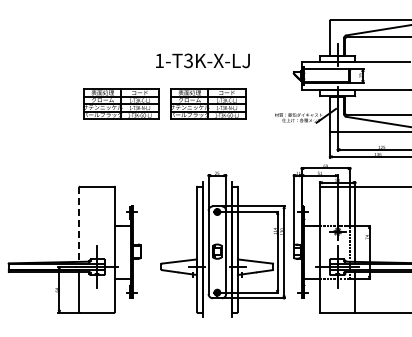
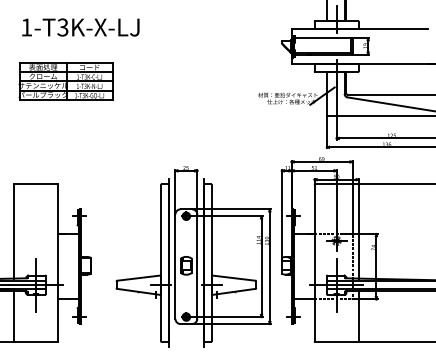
text: (202, 60) -> (80, 27), moved
part: (208, 103) -> (175, 80), removed
line: (79, 224) -> (14, 231), dashed -> solid

